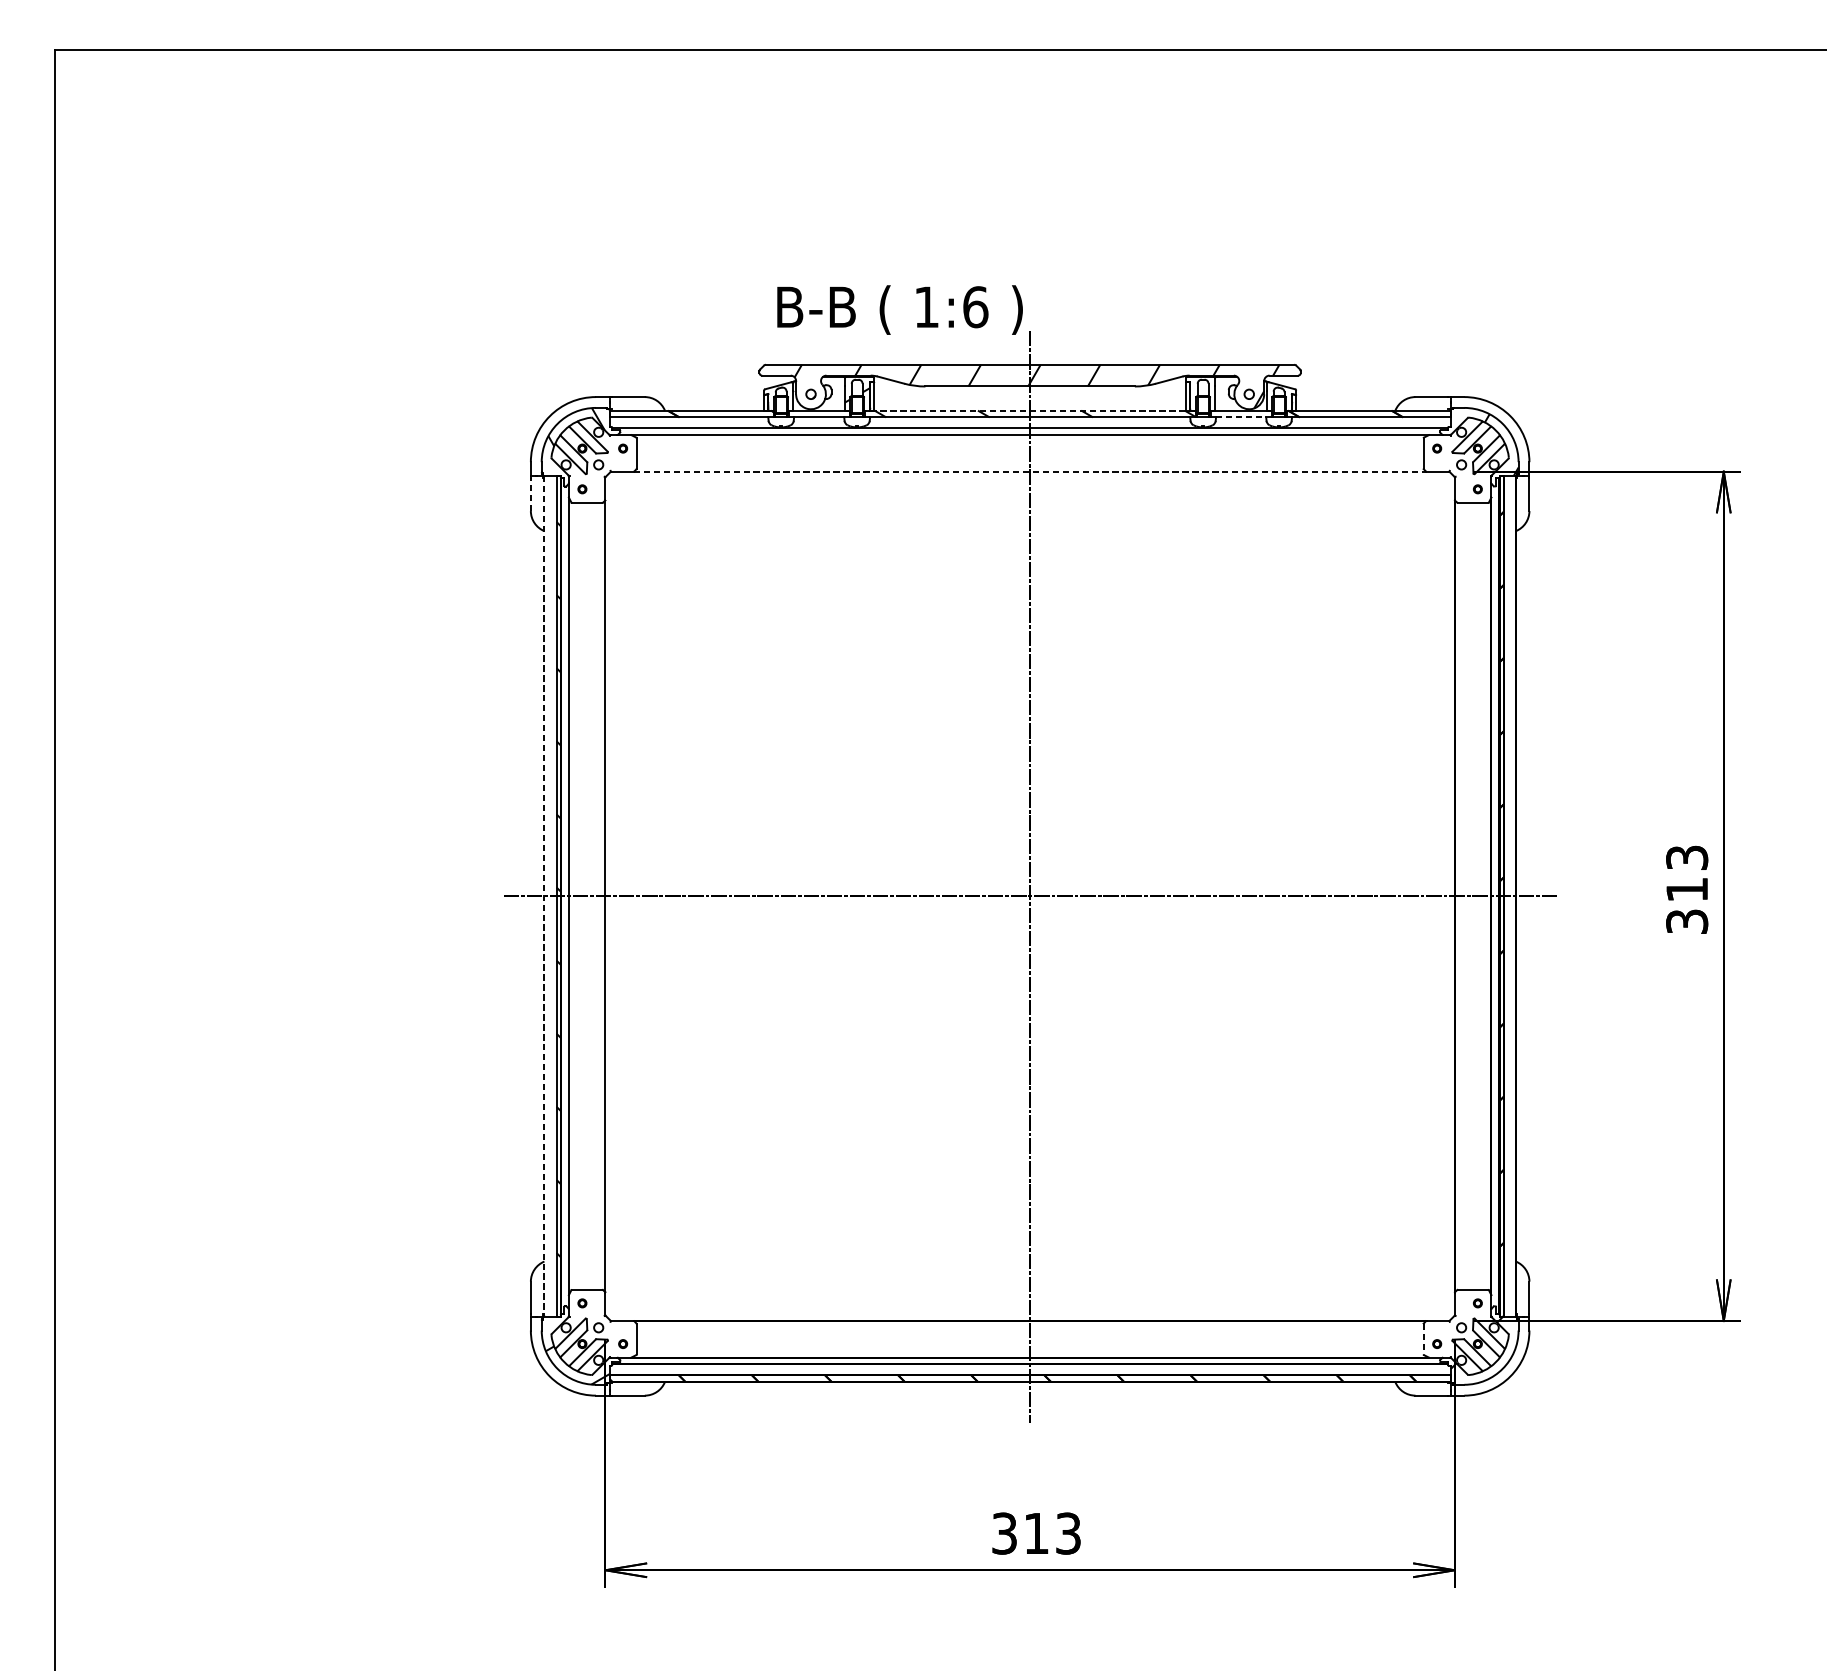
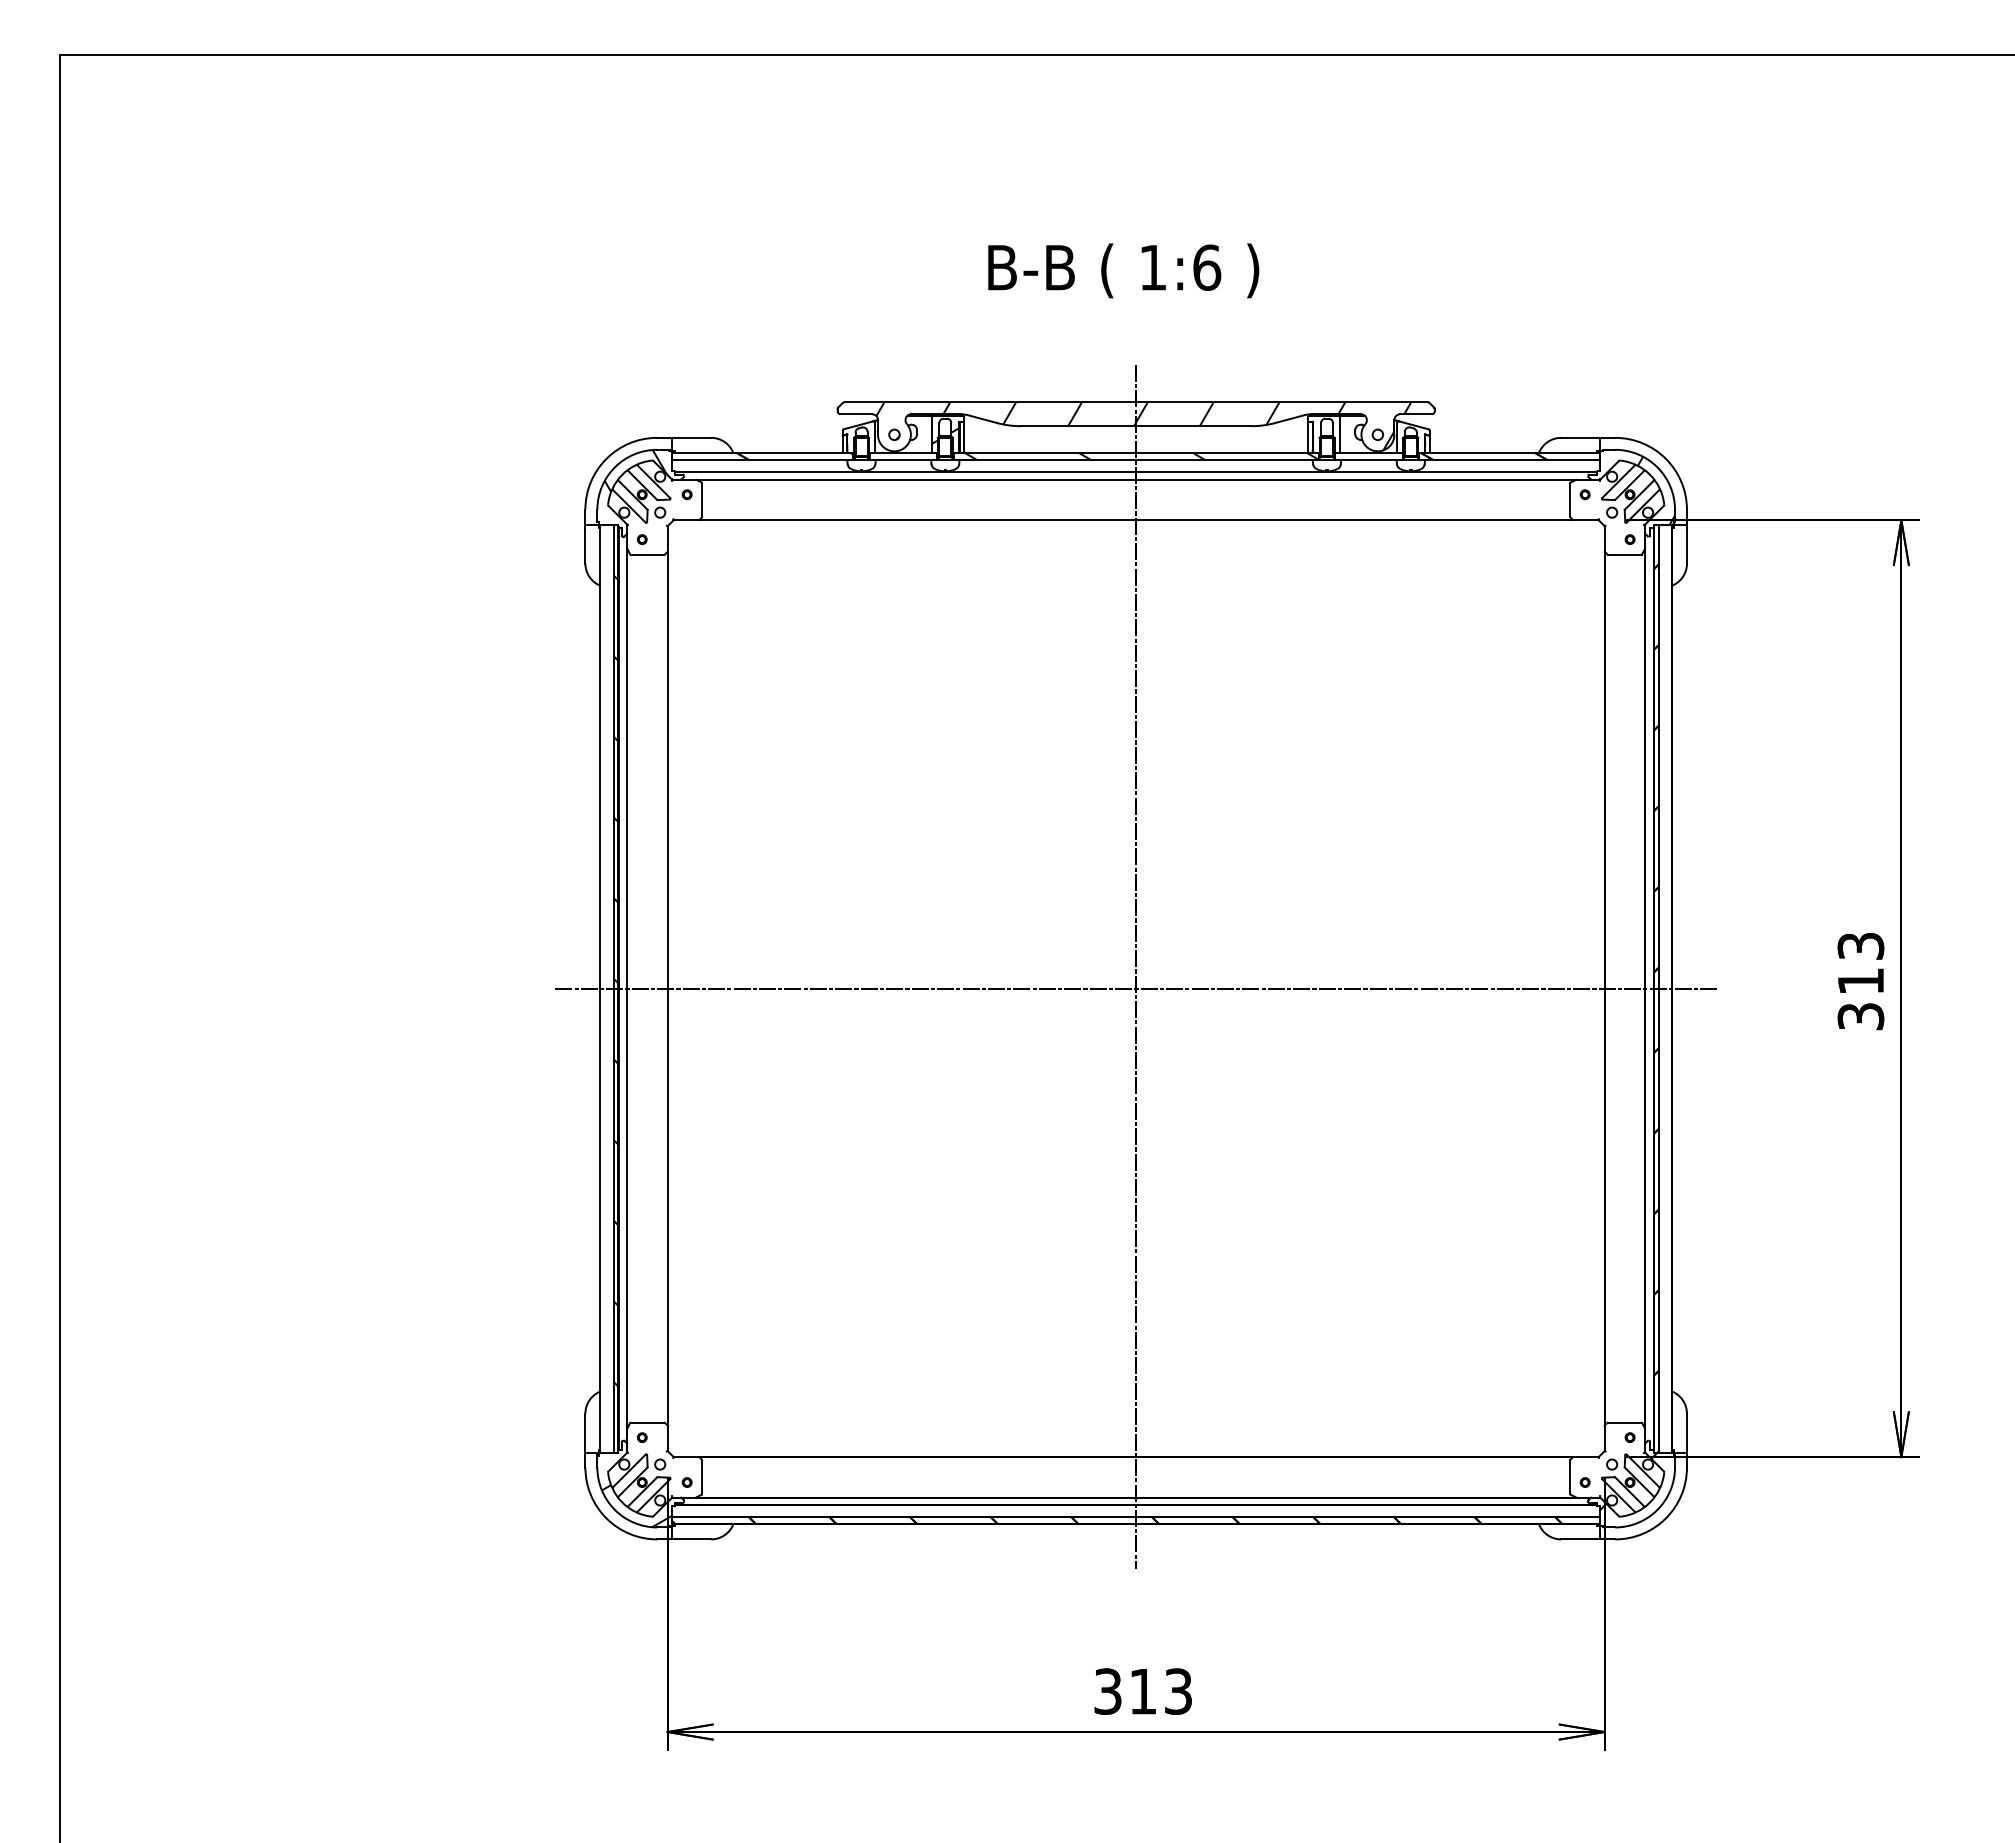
text: (899, 309) -> (1123, 270), moved
line: (1030, 410) -> (1136, 452), dashed -> solid
line: (1240, 417) -> (1368, 460), dashed -> solid
line: (1030, 471) -> (1136, 520), dashed -> solid
line: (530, 494) -> (585, 545), dashed -> solid
line: (544, 896) -> (600, 988), dashed -> solid
line: (1423, 1339) -> (1570, 1477), dashed -> solid

